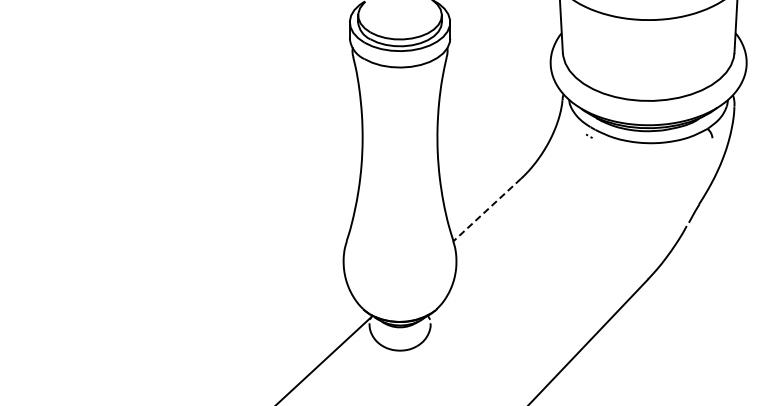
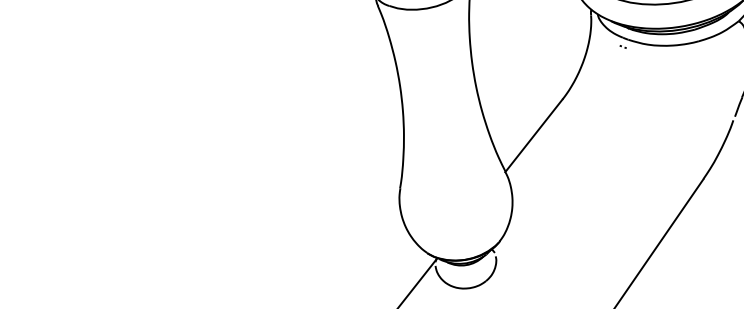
line: (486, 210) -> (533, 136), dashed -> solid

